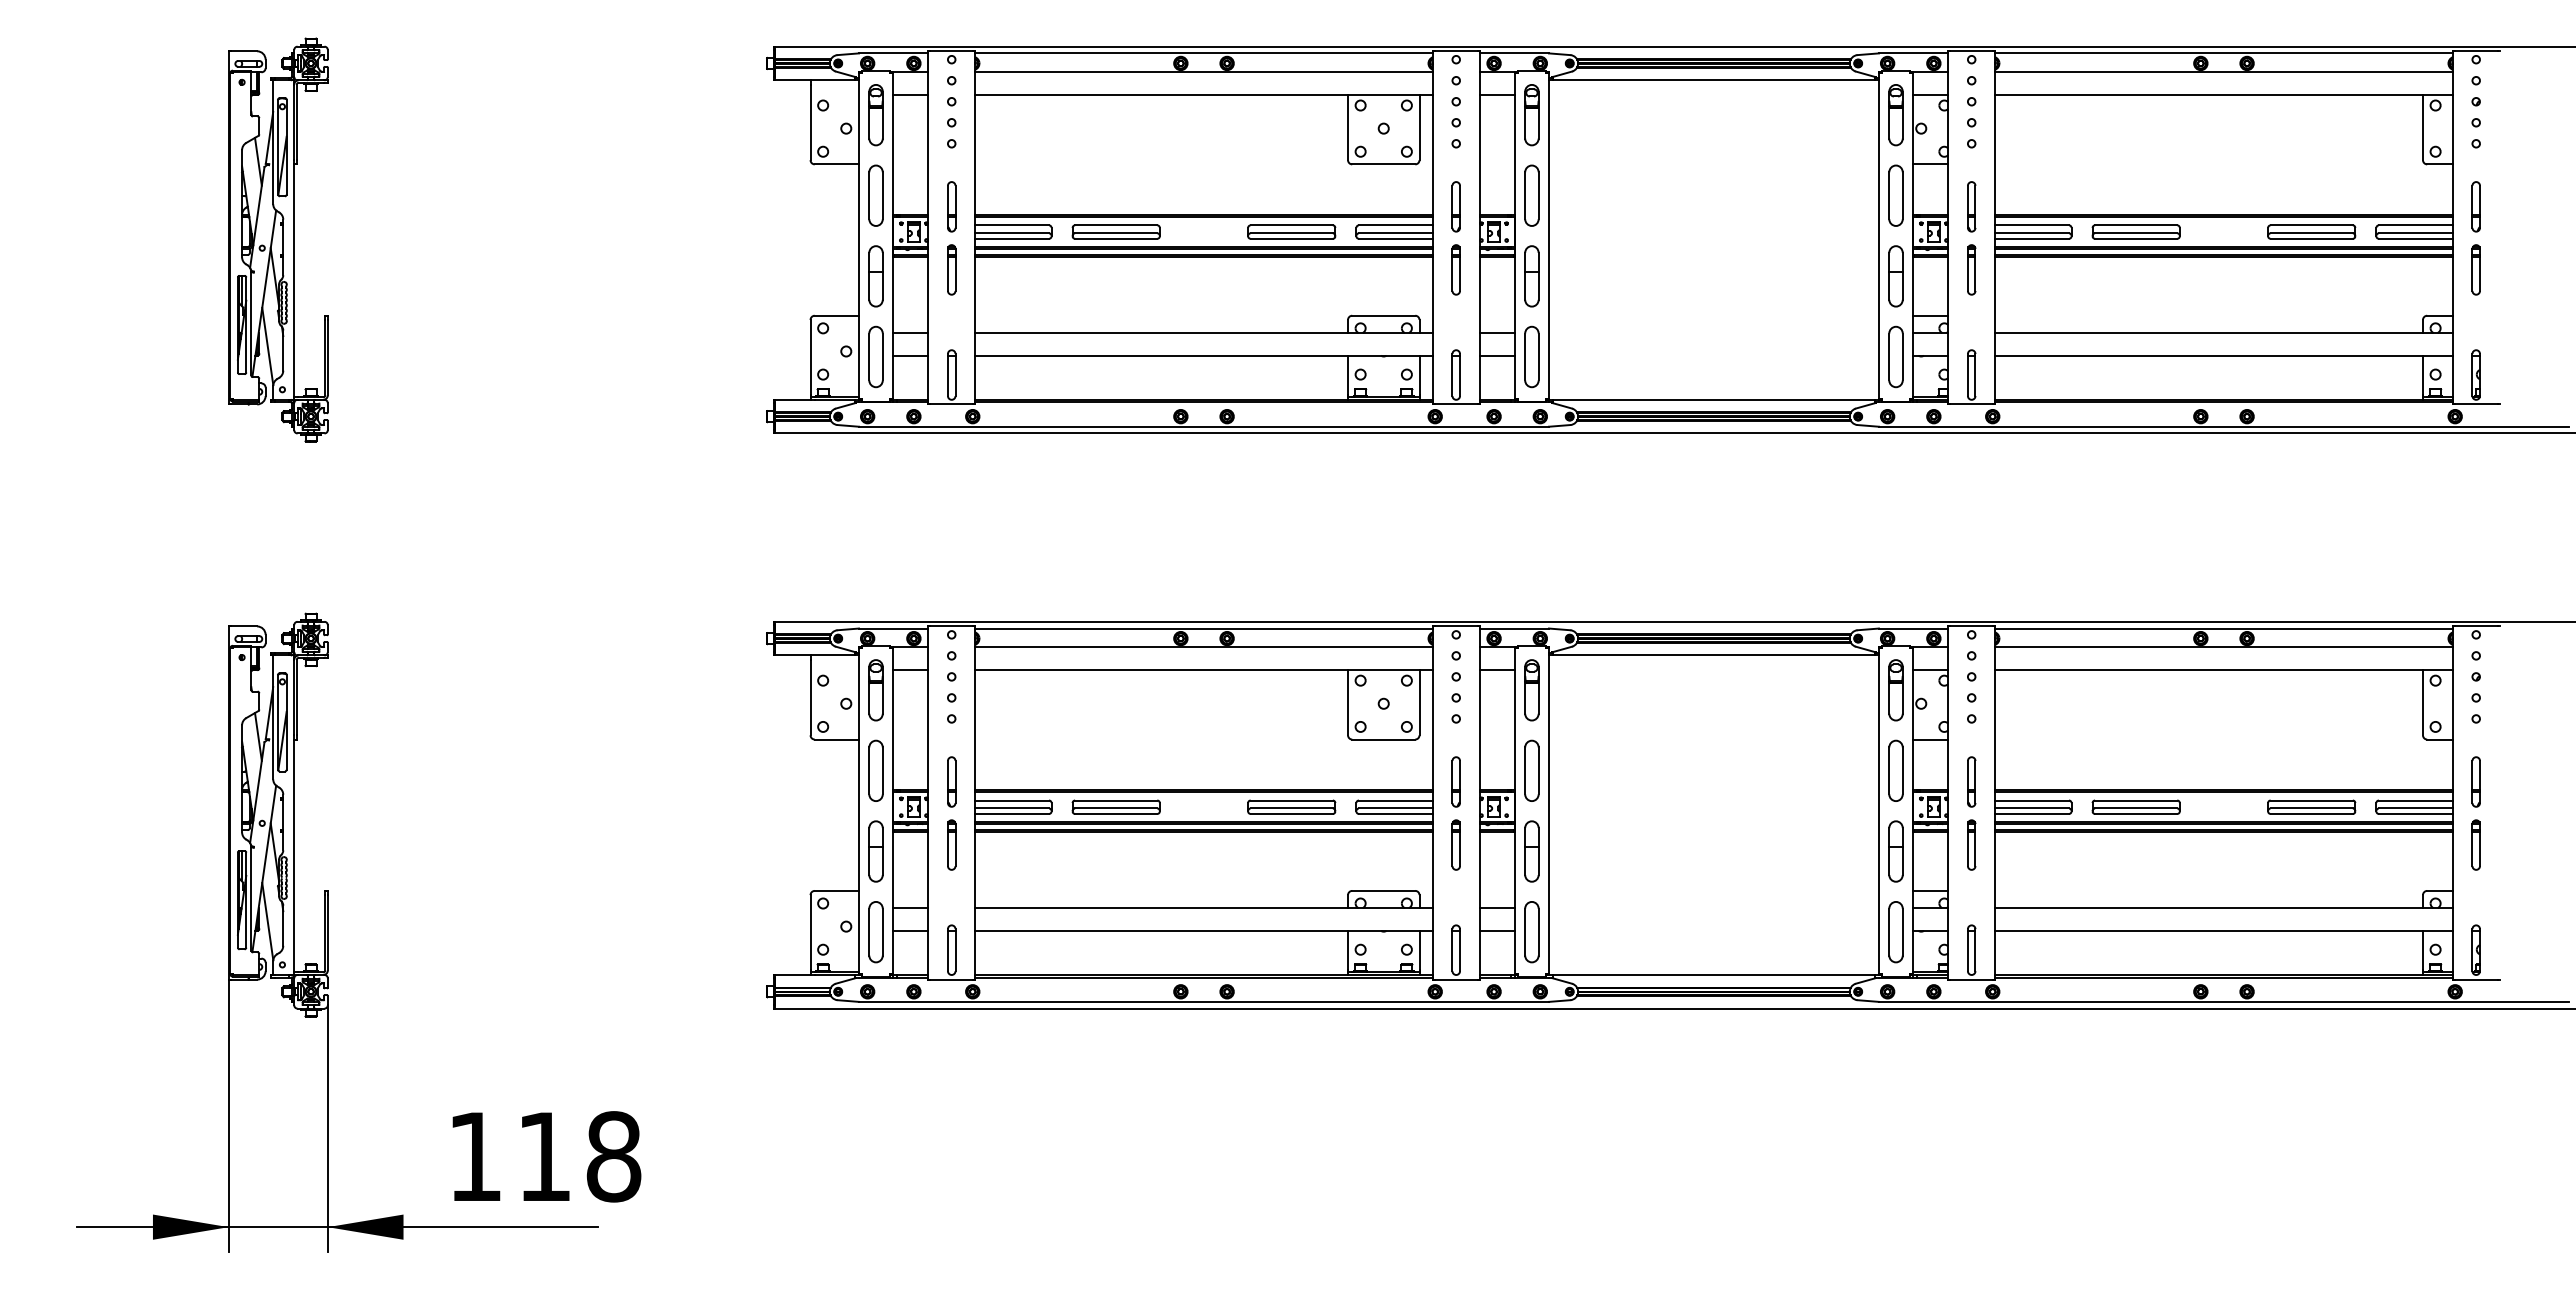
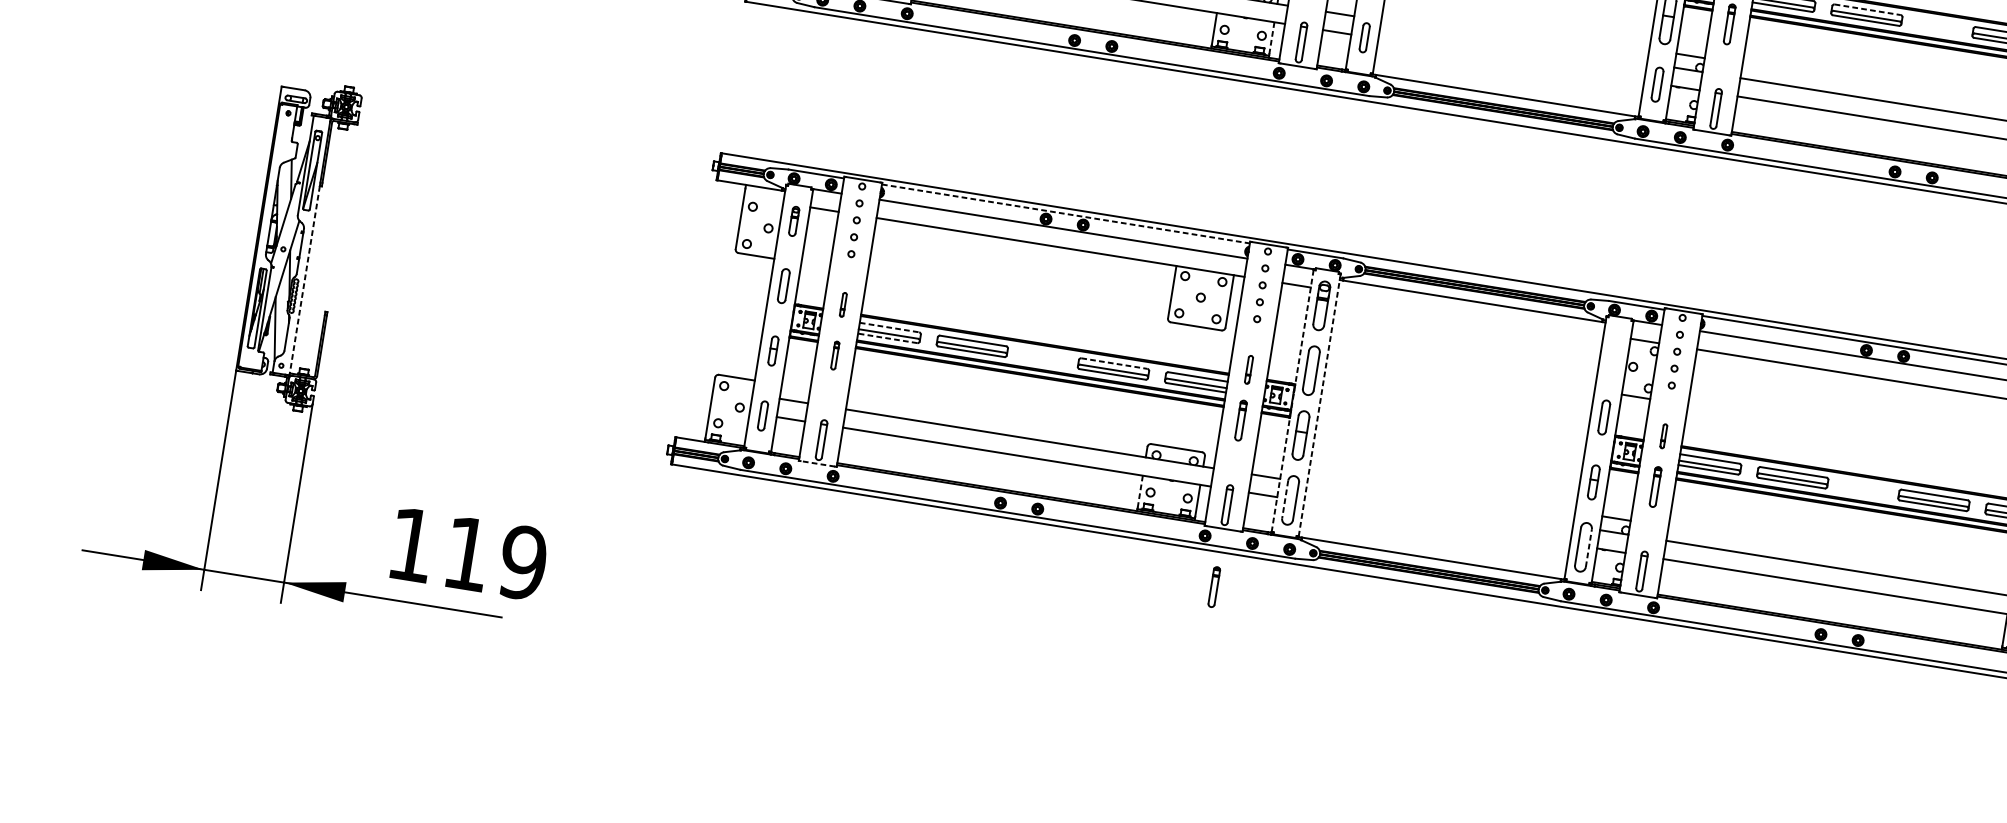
line: (2136, 225) -> (1867, 9), solid -> dashed
part: (1531, 356) -> (1364, 37), size x0.6
part: (1895, 356) -> (1657, 84), size x0.7
line: (1419, 375) -> (1271, 38), solid -> dashed
line: (1203, 628) -> (1065, 213), solid -> dashed
part: (875, 690) -> (793, 221), size x0.6
part: (1895, 690) -> (1614, 352), removed
part: (875, 770) -> (783, 285), size x0.7
part: (1895, 770) -> (1603, 417), size x0.7
part: (951, 781) -> (843, 304), size x0.6
part: (1455, 781) -> (1248, 369), size x0.7
part: (1971, 781) -> (1663, 435), size x0.6
line: (1012, 800) -> (889, 327), solid -> dashed
line: (1292, 800) -> (1114, 363), solid -> dashed
line: (1515, 811) -> (1292, 401), solid -> dashed
line: (1548, 811) -> (1319, 405), solid -> dashed
line: (1012, 813) -> (888, 338), solid -> dashed
part: (951, 844) -> (835, 355), size x0.7
part: (875, 851) -> (773, 350), size x0.6
part: (1895, 851) -> (1593, 482), size x0.7
line: (294, 856) -> (305, 280), solid -> dashed
line: (1902, 931) -> (1588, 547), solid -> dashed
part: (875, 932) -> (762, 416), size x0.6
line: (1525, 932) -> (1285, 499), solid -> dashed
line: (1348, 950) -> (1140, 491), solid -> dashed
line: (951, 979) -> (817, 463), solid -> dashed
part: (1455, 1051) -> (1213, 586), added
text: (613, 1156) -> (522, 562), 118 -> 119

